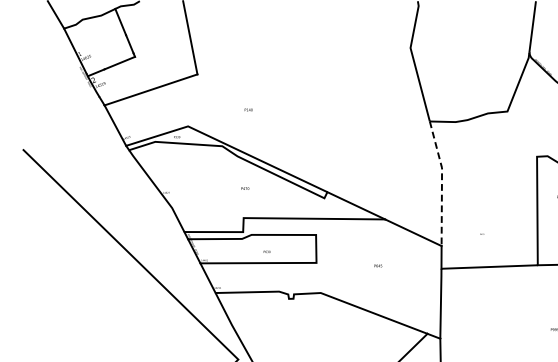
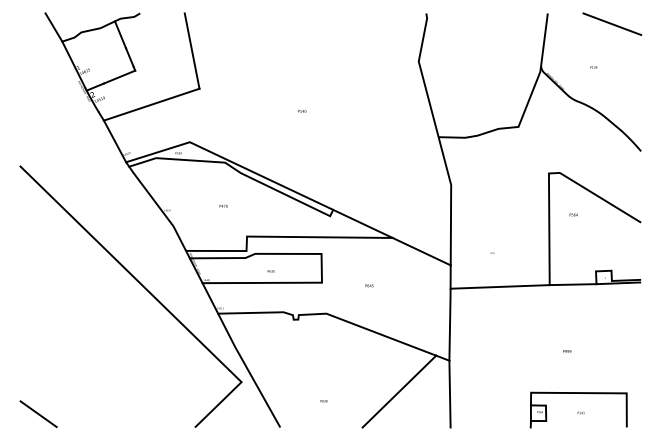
text: (248, 110) -> (302, 111), moved
line: (442, 182) -> (451, 199), dashed -> solid
text: (245, 187) -> (223, 205), moved
text: (378, 265) -> (369, 285), moved

